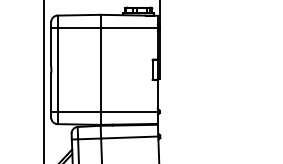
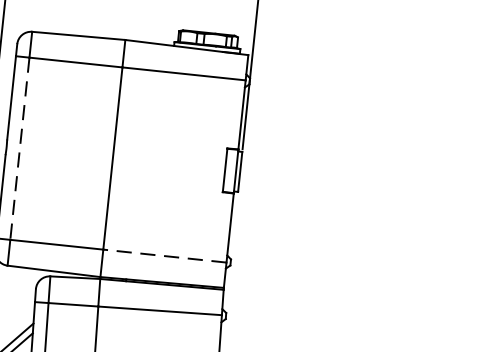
line: (57, 70) -> (19, 150), solid -> dashed
line: (129, 112) -> (165, 256), solid -> dashed

